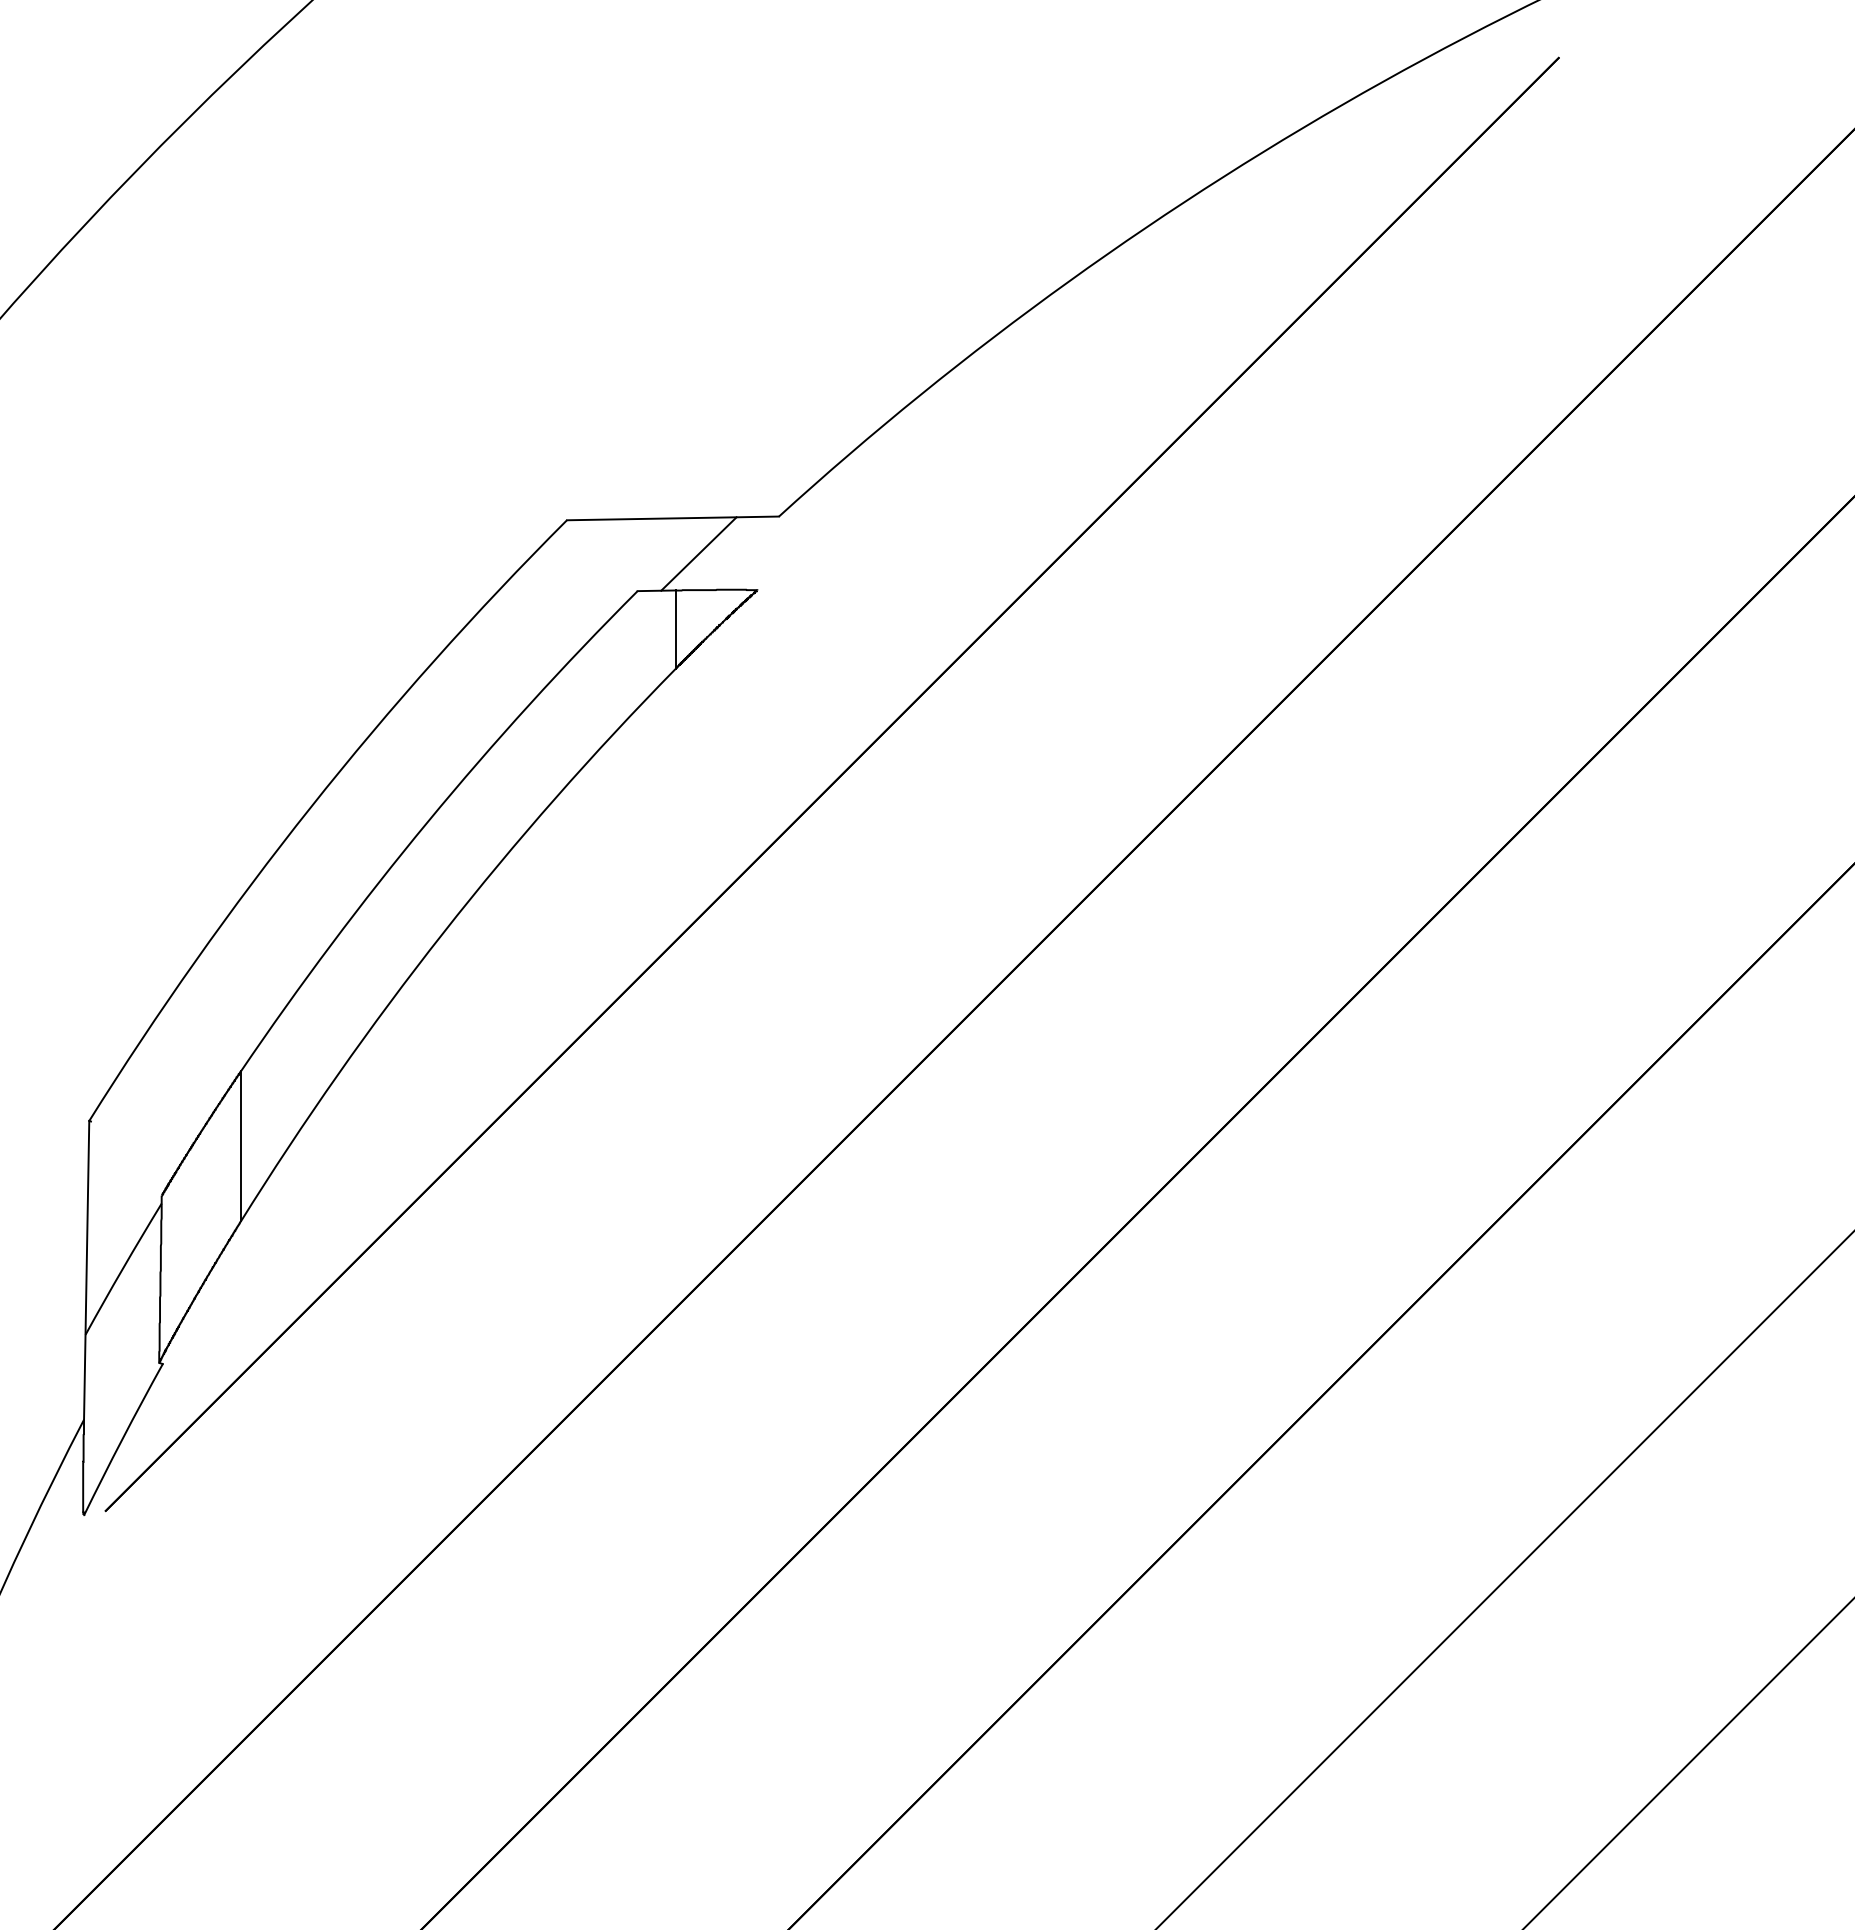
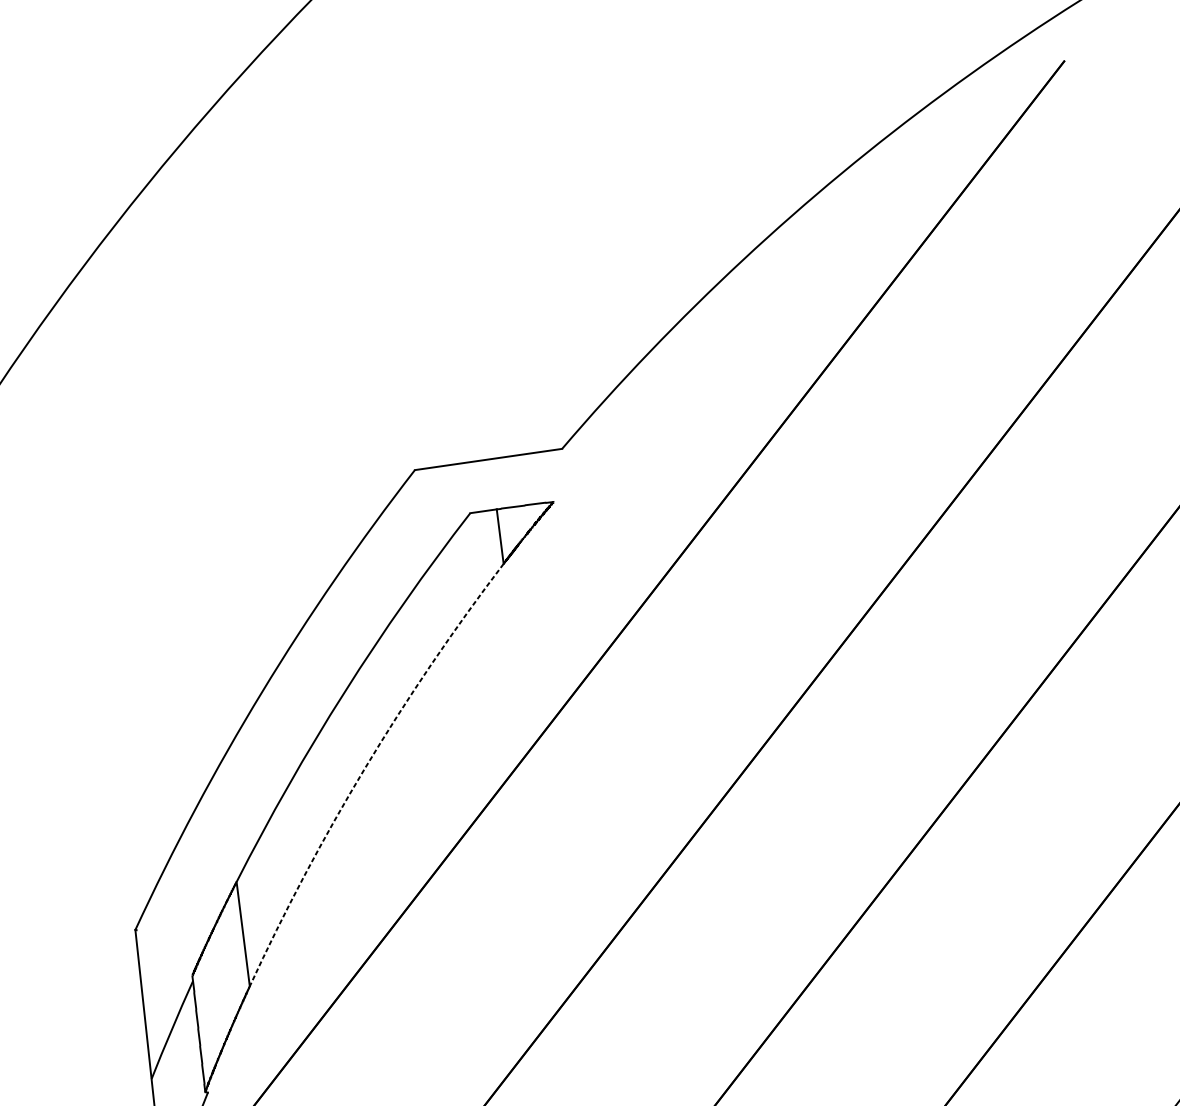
line: (698, 553) -> (509, 481), removed
arc: (443, 933) -> (365, 768), solid -> dashed

